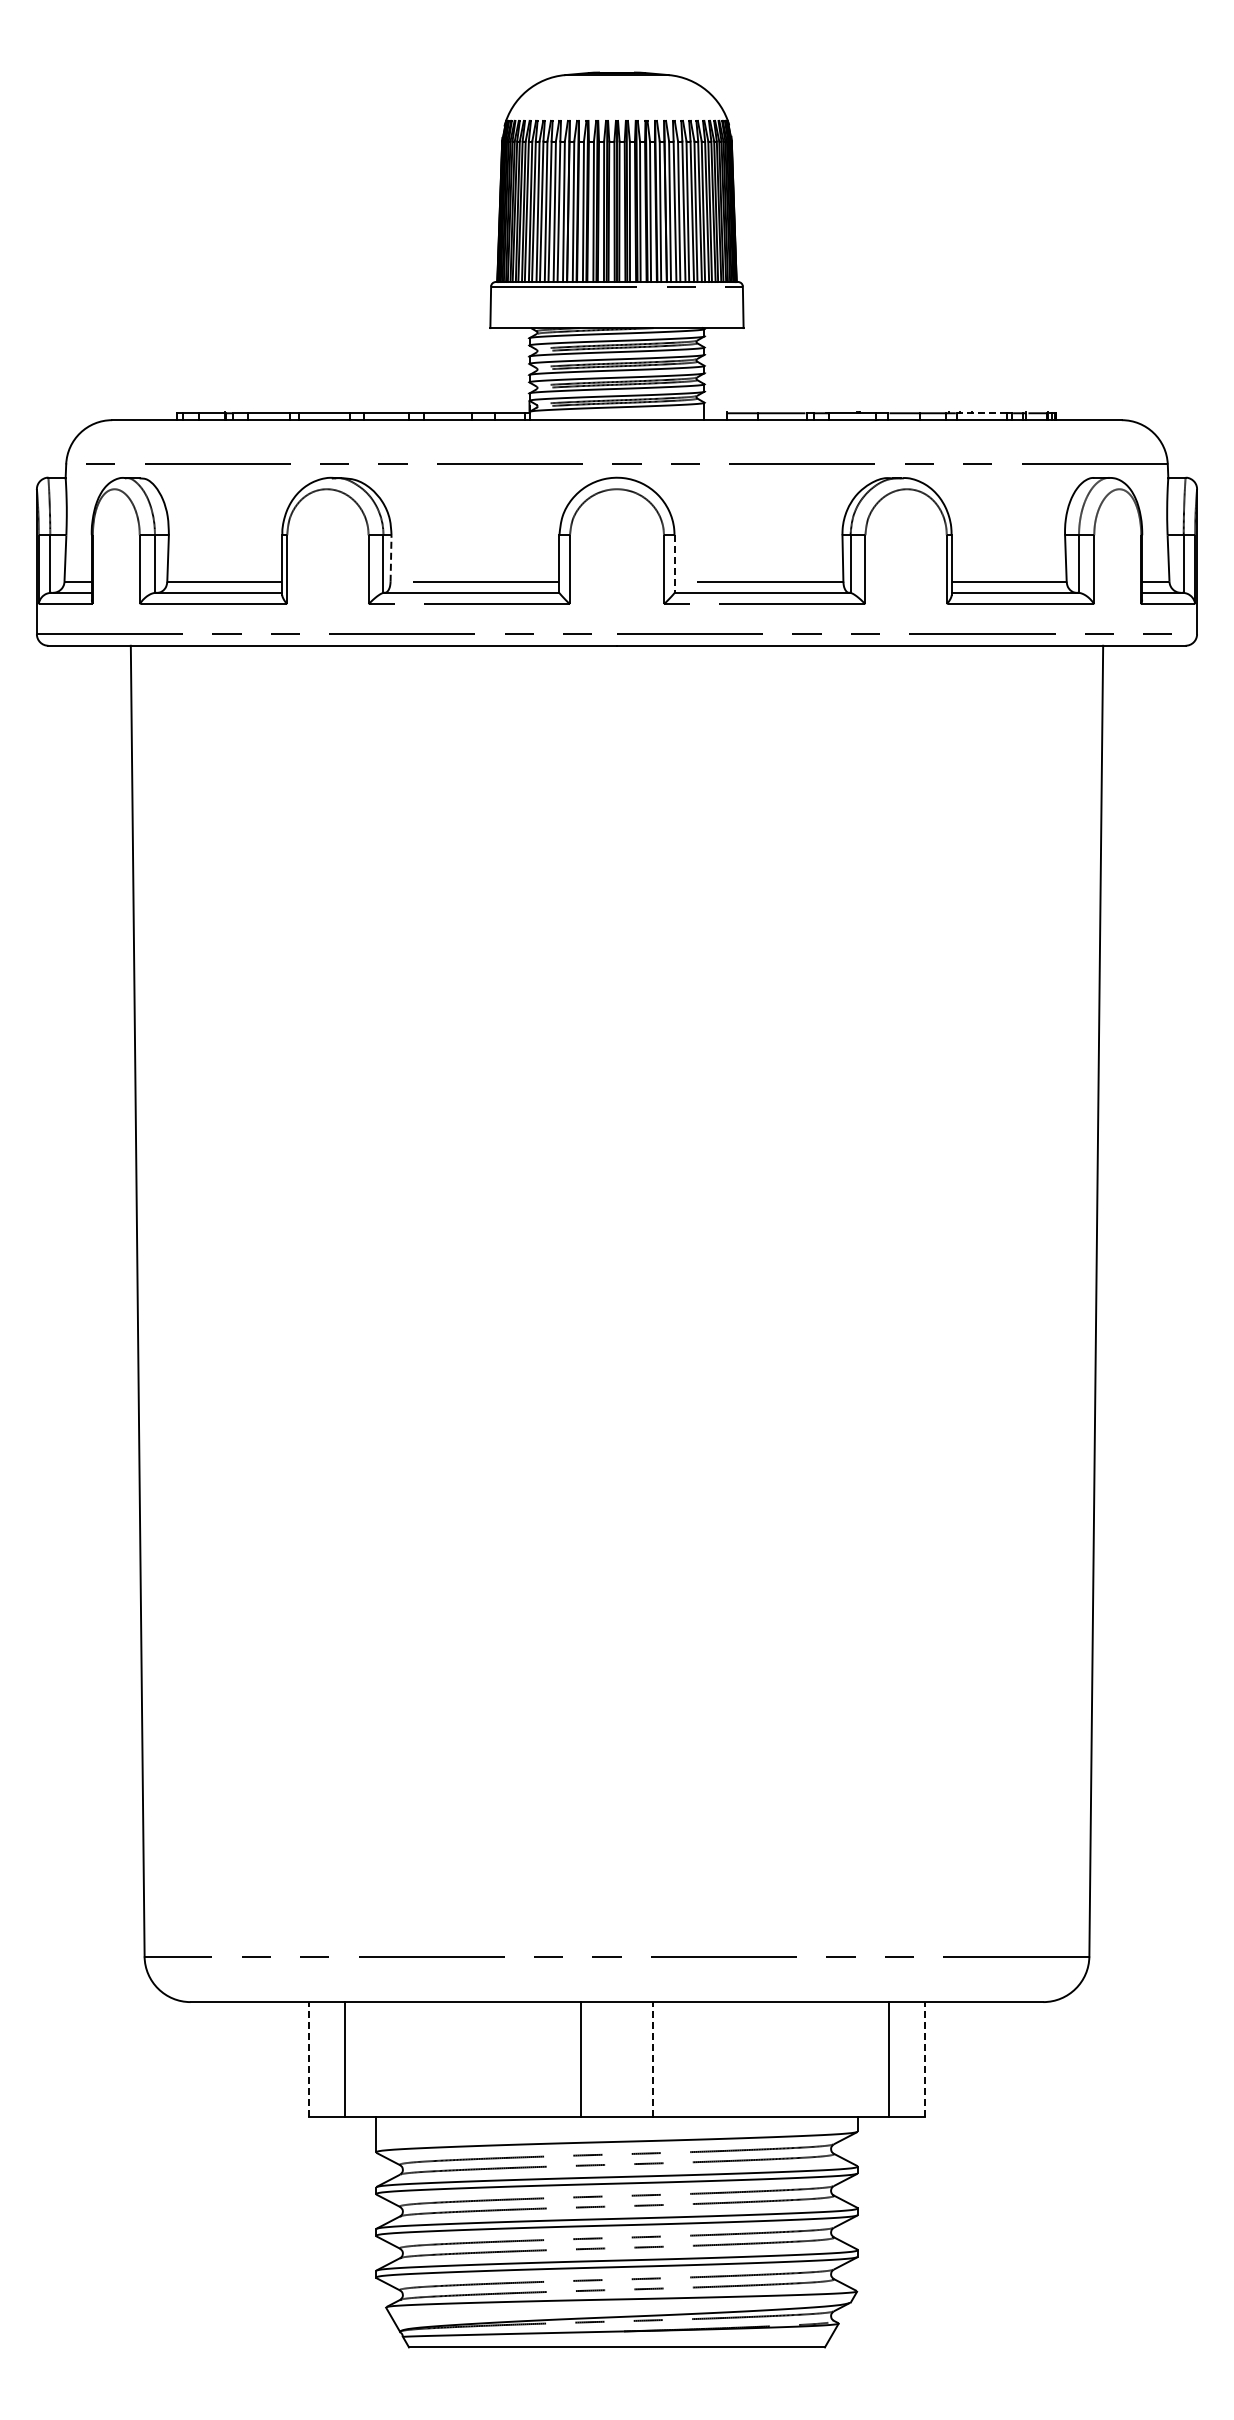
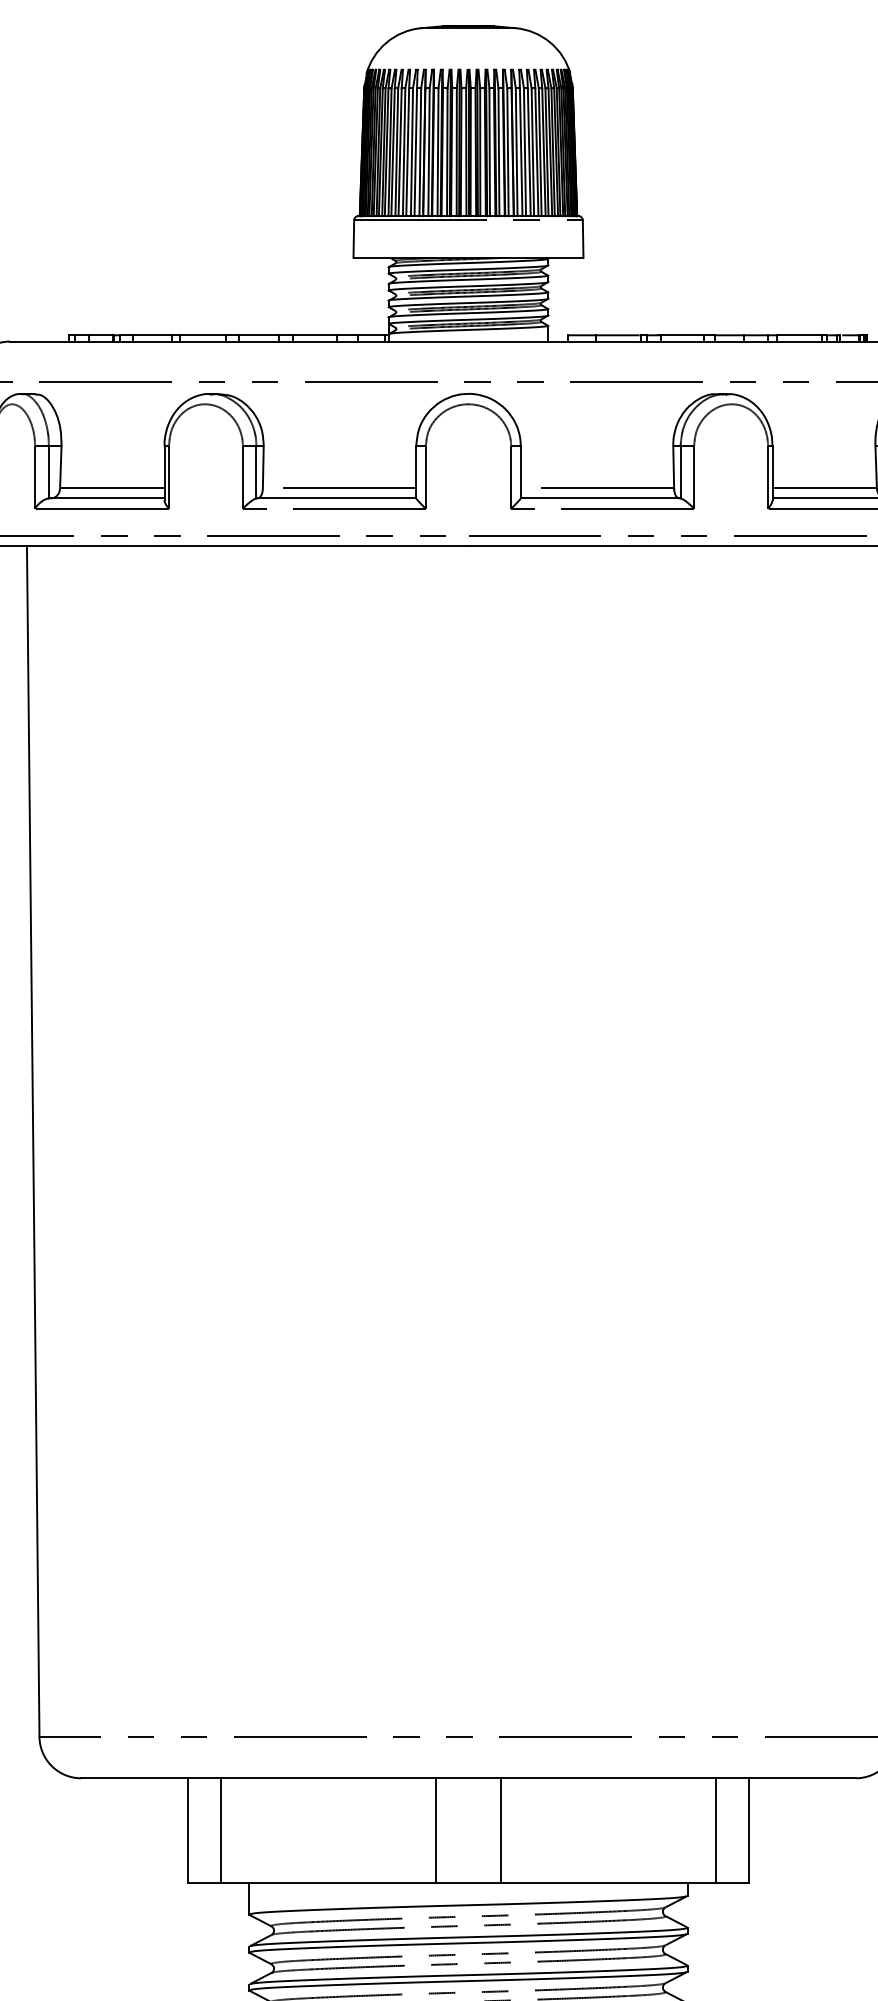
line: (981, 413) -> (799, 335), dashed -> solid
line: (391, 558) -> (263, 467), dashed -> solid
line: (674, 564) -> (520, 472), dashed -> solid
line: (308, 2059) -> (188, 1830), dashed -> solid
line: (653, 2059) -> (501, 1830), dashed -> solid
line: (925, 2059) -> (748, 1830), dashed -> solid

